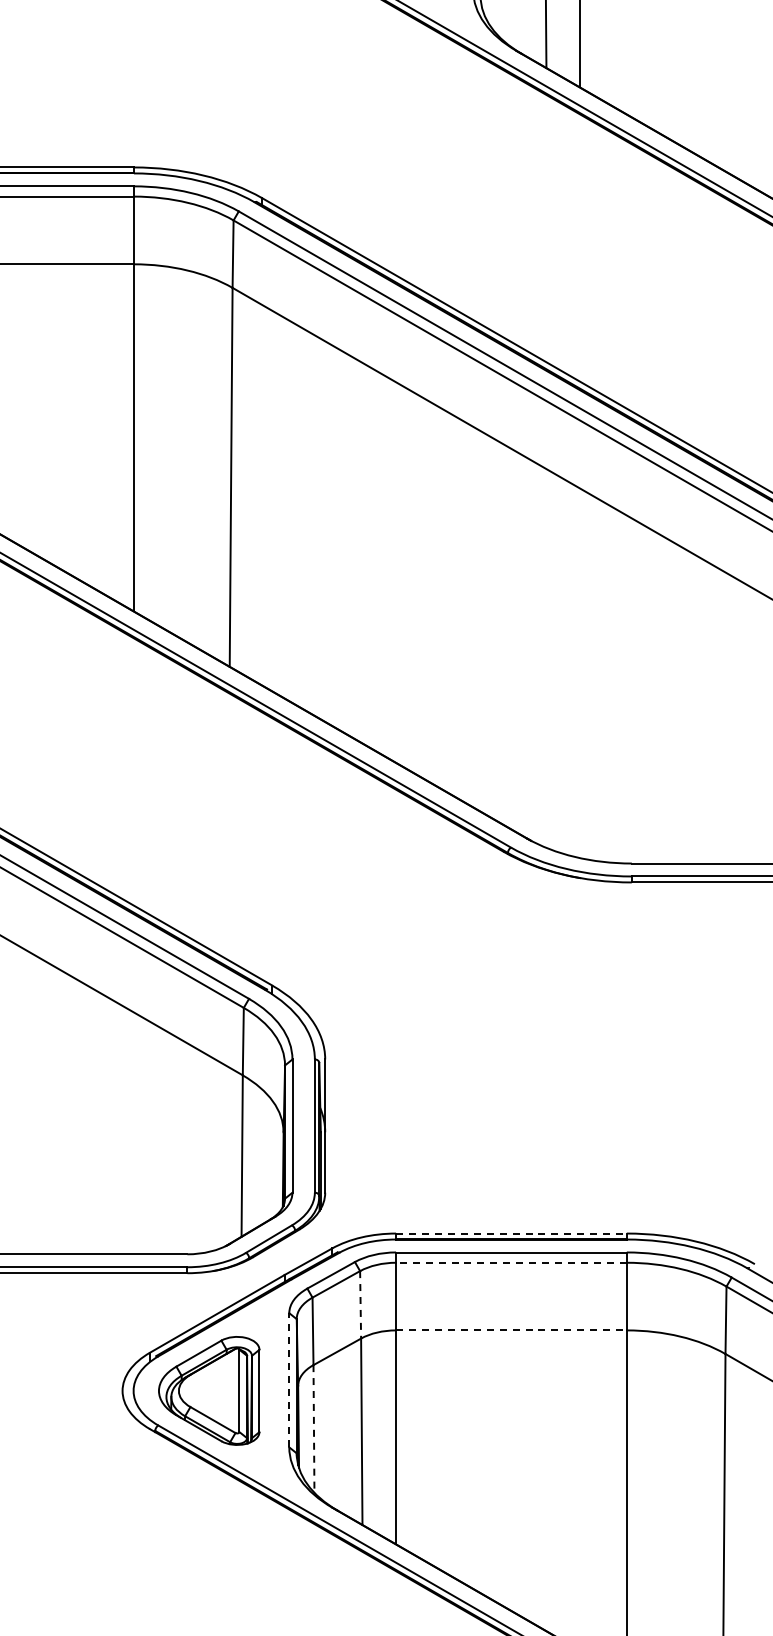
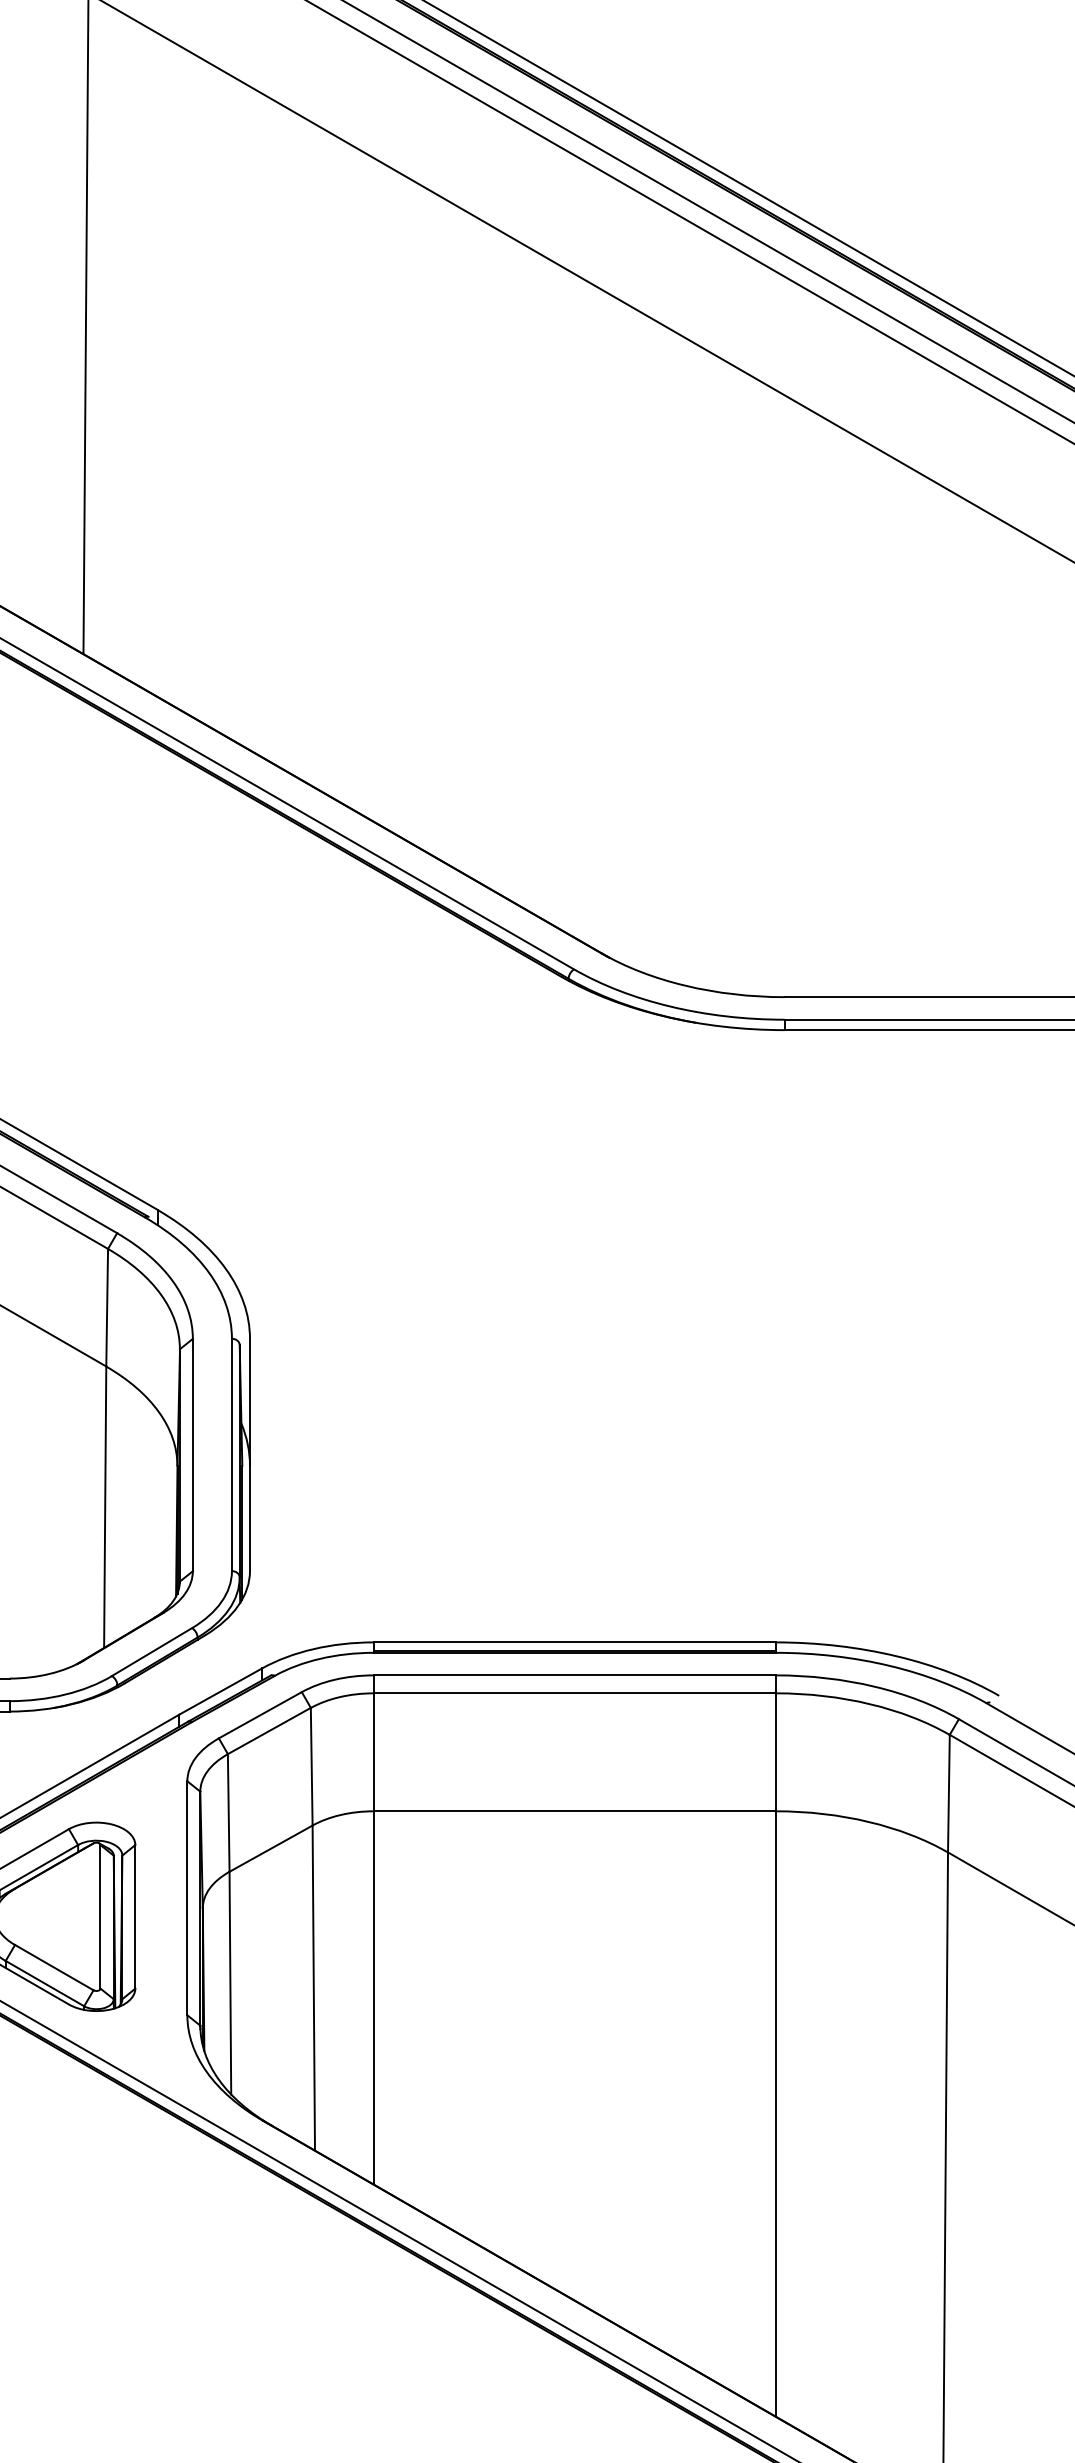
line: (511, 1233) -> (574, 1642), dashed -> solid
line: (510, 1262) -> (573, 1692), dashed -> solid
line: (360, 1304) -> (311, 1766), dashed -> solid
line: (511, 1330) -> (574, 1811), dashed -> solid
line: (289, 1379) -> (187, 1896), dashed -> solid
line: (313, 1428) -> (229, 1982), dashed -> solid

